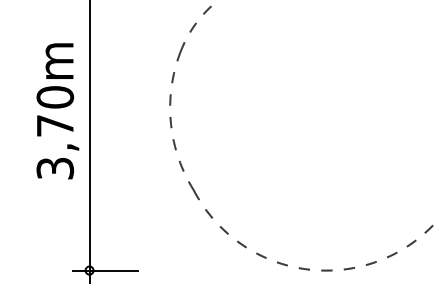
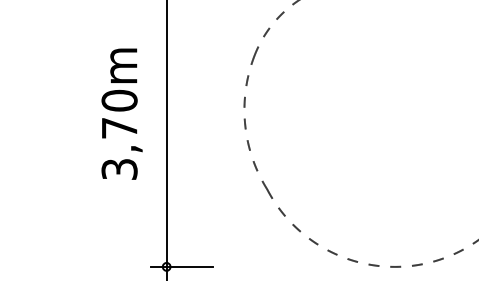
text: (57, 110) -> (121, 113), moved

